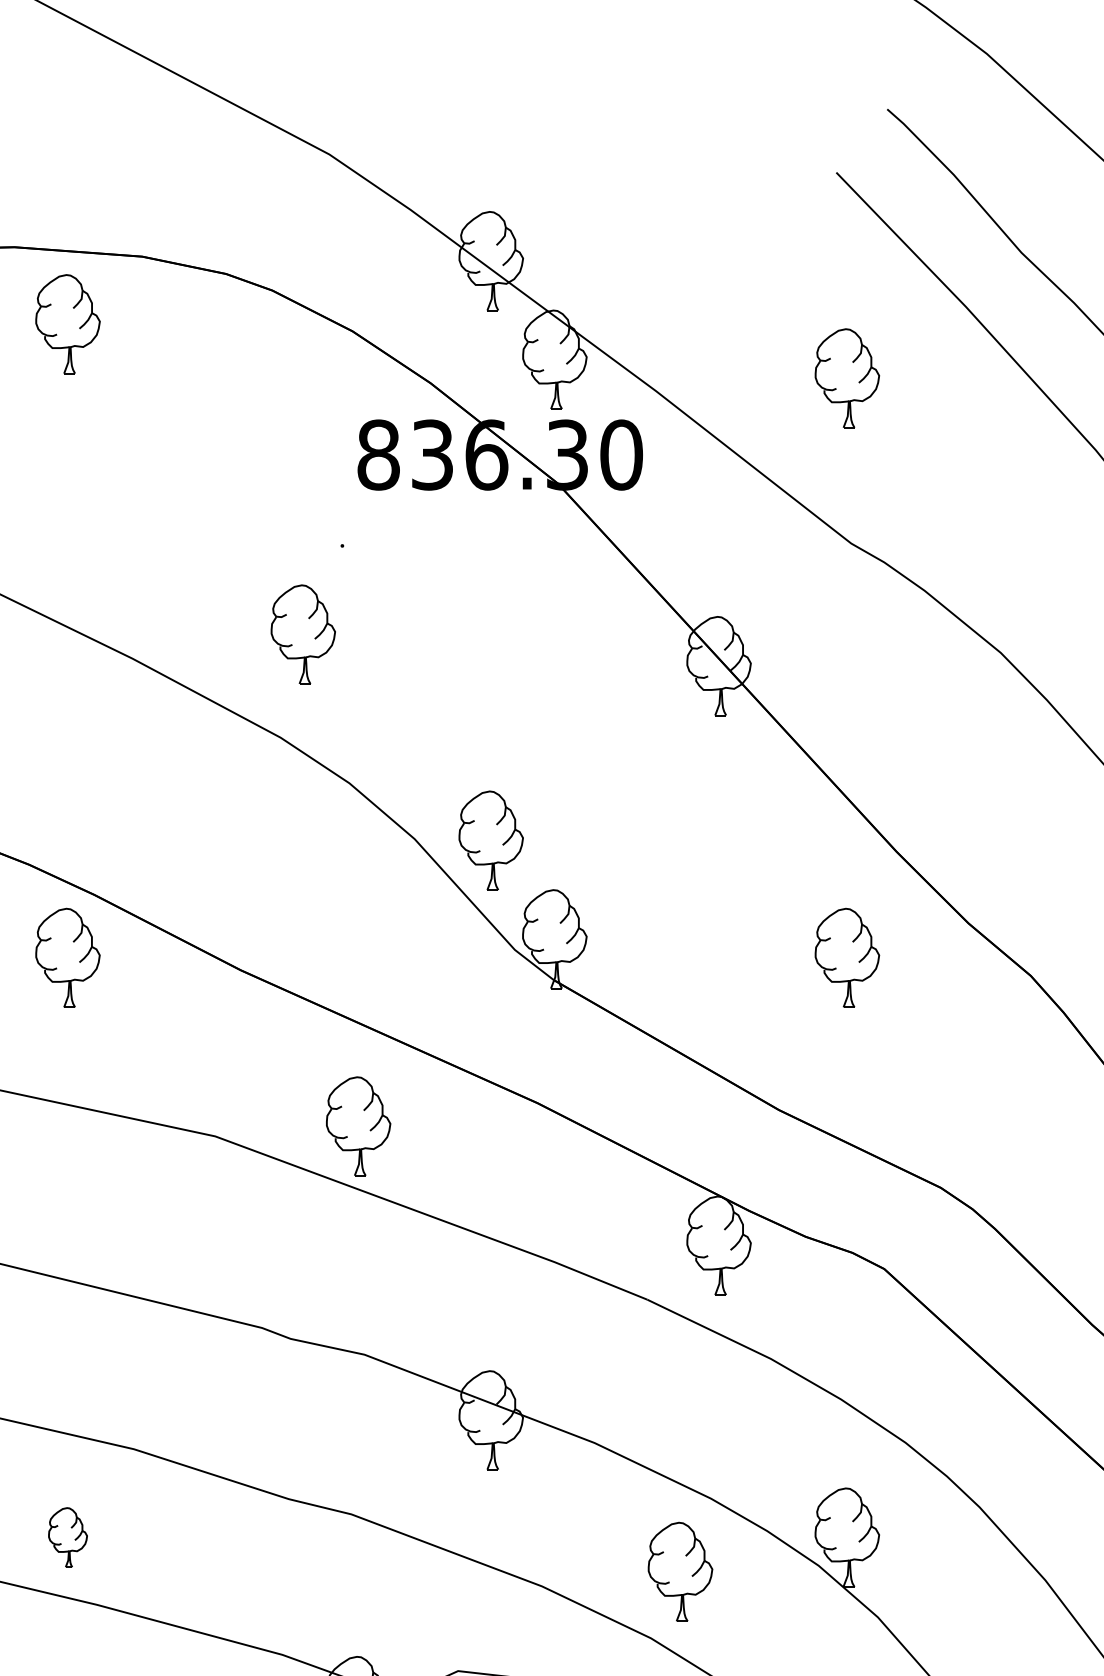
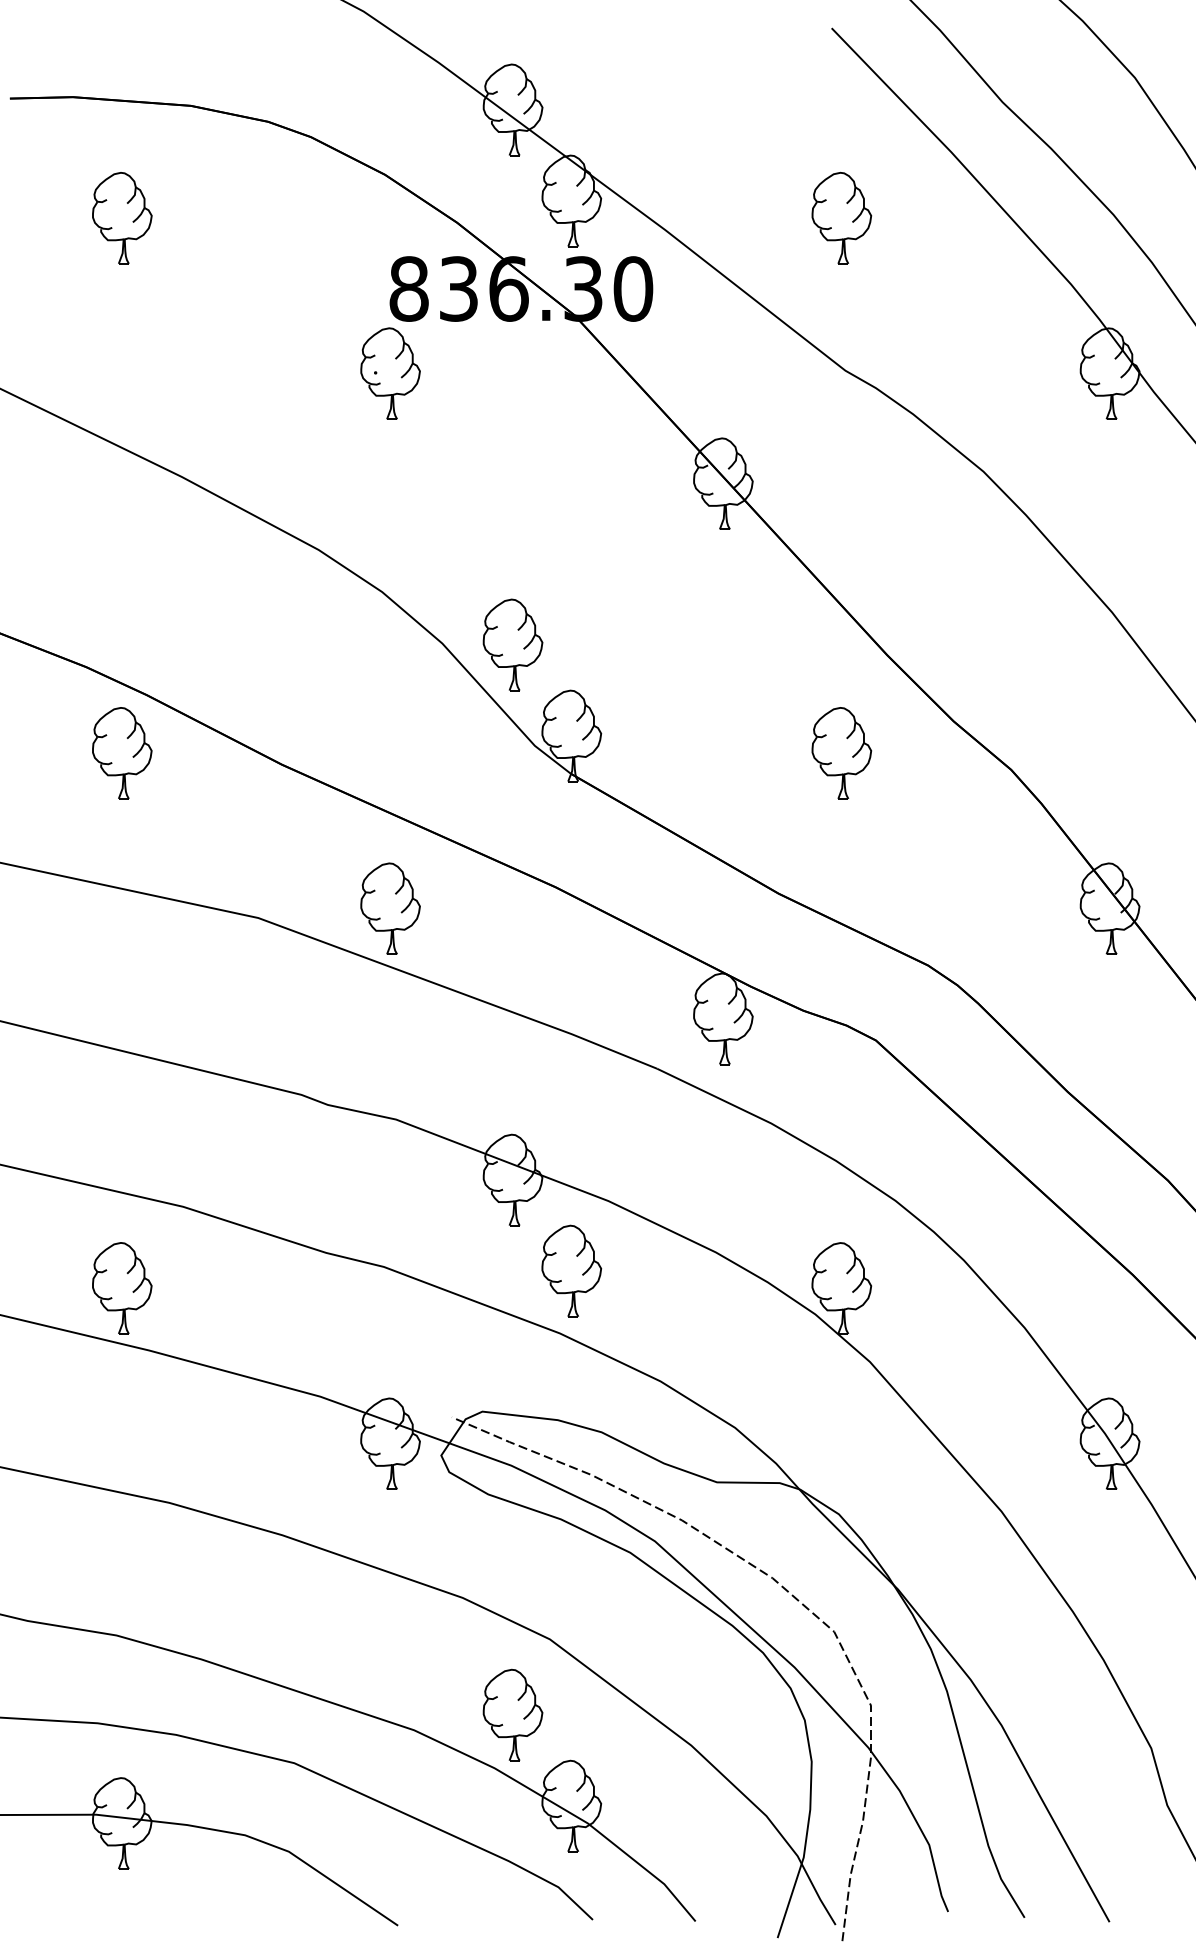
part: (68, 324) -> (122, 218), moved
part: (303, 634) -> (390, 373), moved
part: (68, 1537) -> (122, 1288), size x1.67
part: (680, 1571) -> (571, 1270), moved

